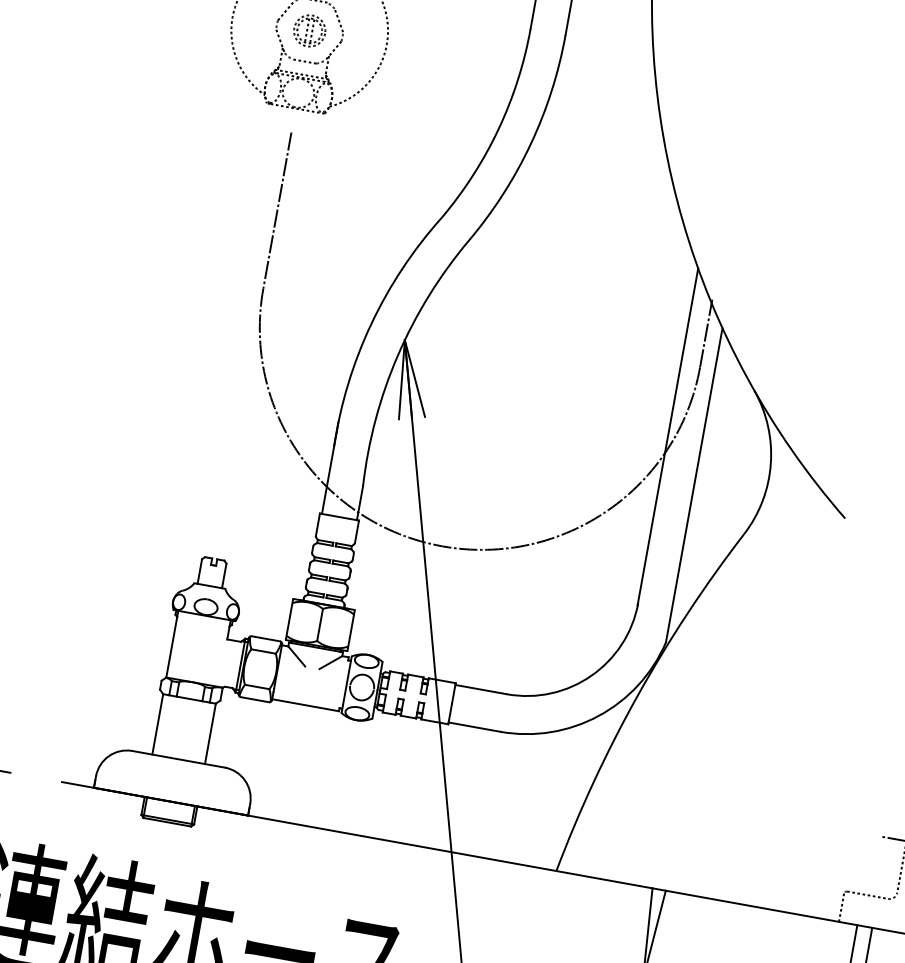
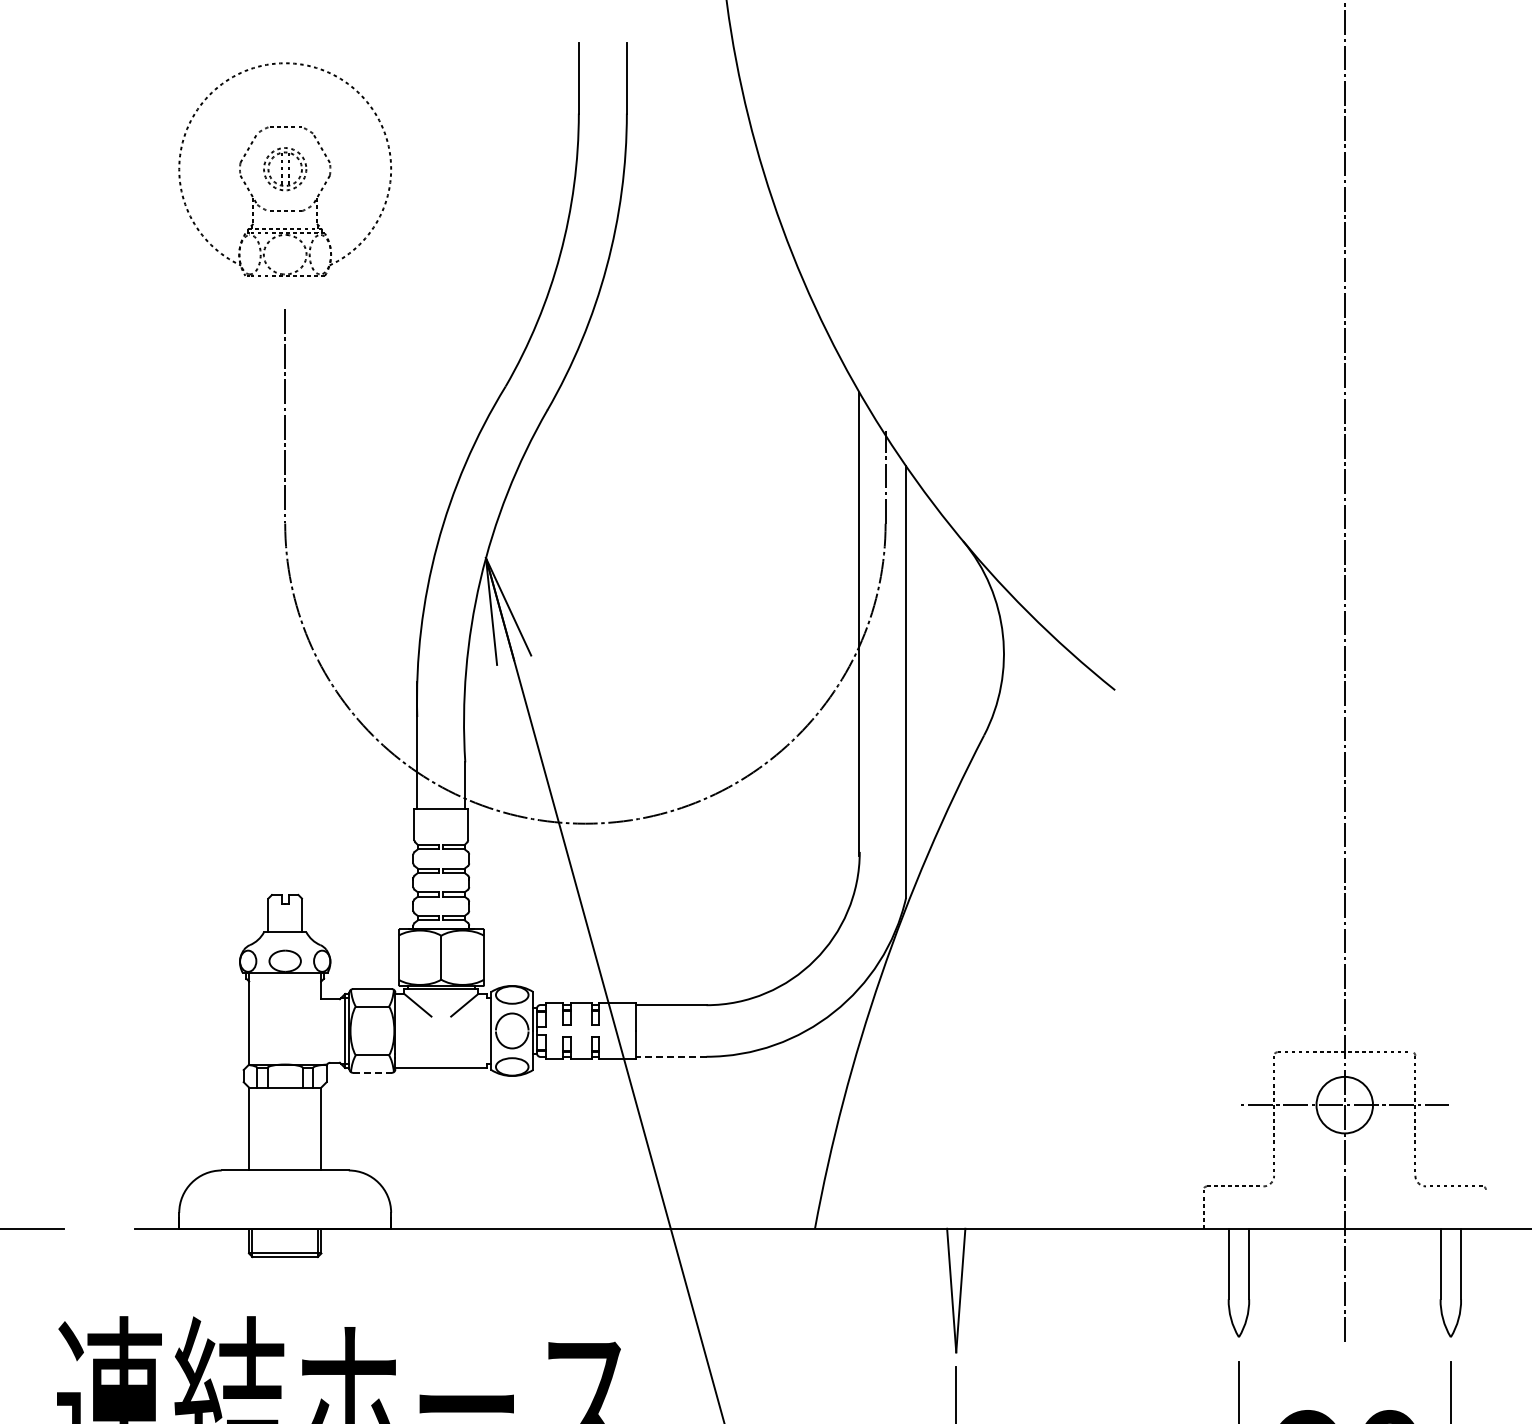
line: (254, 699) -> (372, 1072), solid -> dashed
line: (473, 726) -> (670, 1056), solid -> dashed

